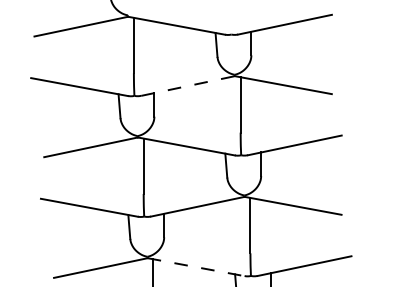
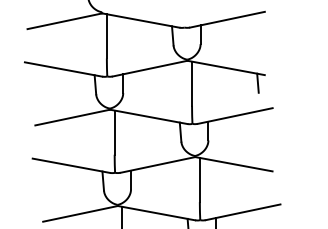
line: (188, 86) -> (150, 69), dashed -> solid
line: (323, 104) -> (258, 83), added
line: (196, 267) -> (156, 213), dashed -> solid

